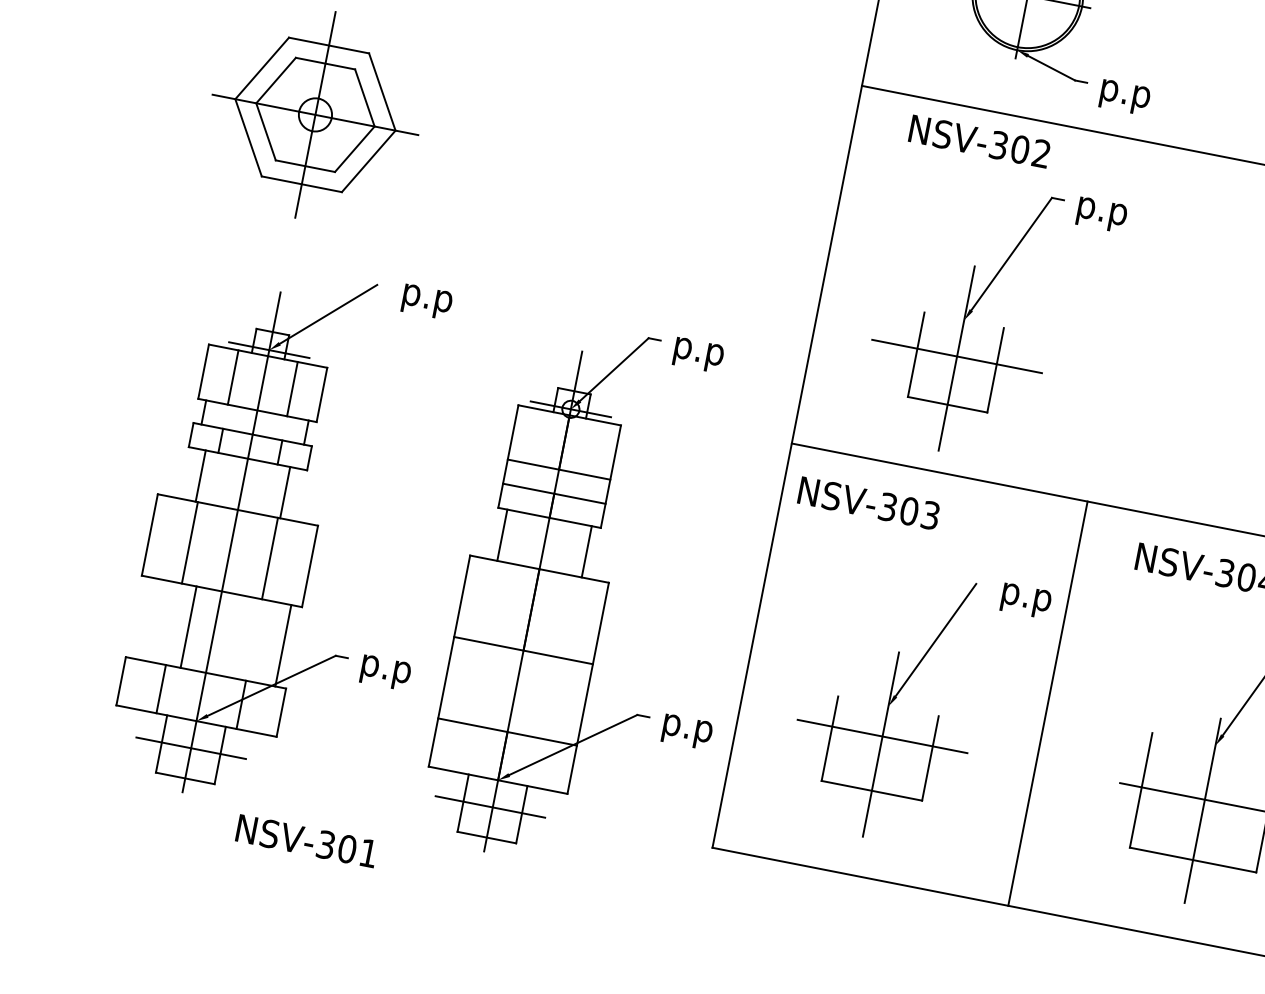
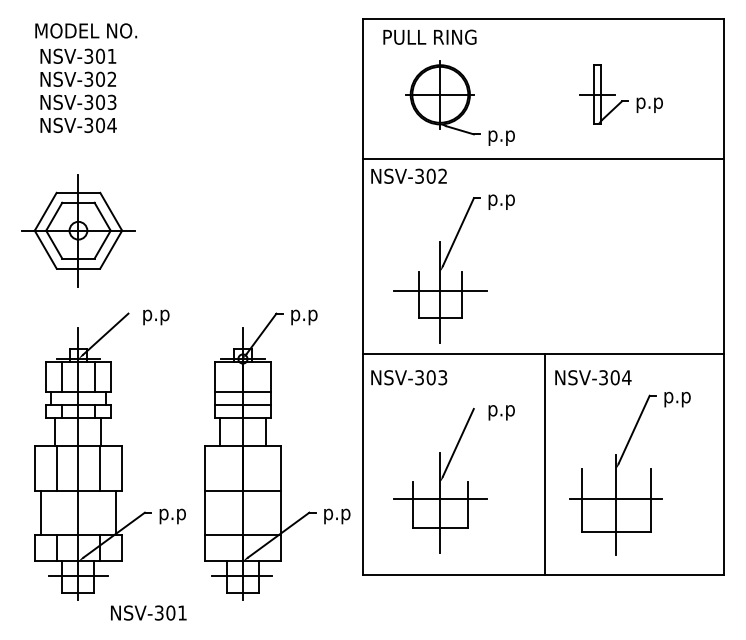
text: (978, 139) -> (408, 175), moved
line: (188, 626) -> (40, 512), moved
line: (1047, 703) -> (544, 464), moved

